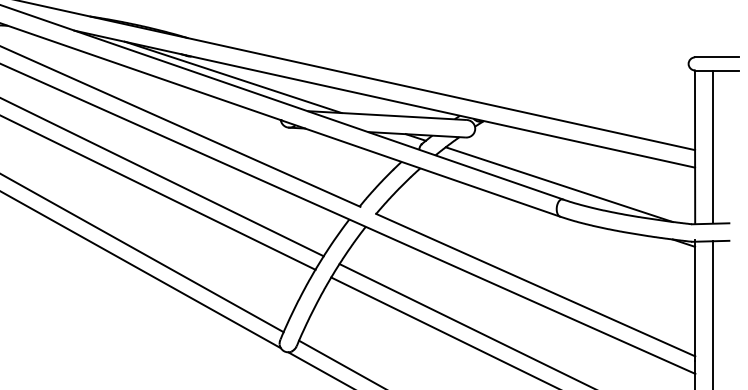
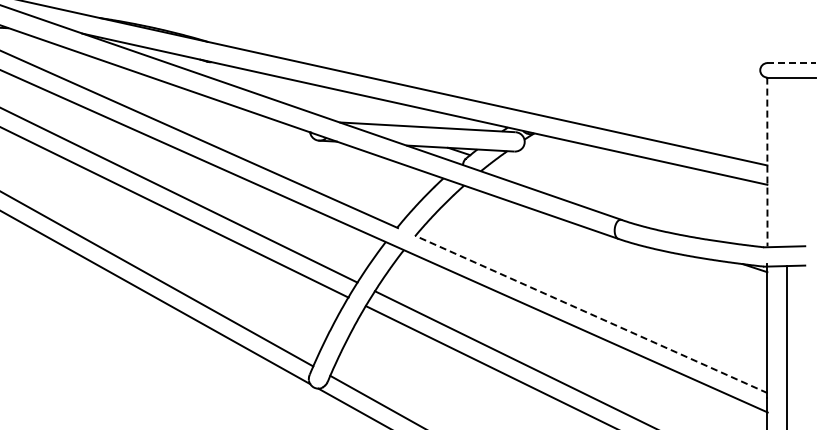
line: (716, 57) -> (791, 63), solid -> dashed
line: (233, 76) -> (257, 84), removed
line: (712, 146) -> (786, 161), removed
line: (695, 147) -> (767, 162), solid -> dashed
line: (559, 184) -> (617, 203), removed
line: (535, 285) -> (591, 314), solid -> dashed

